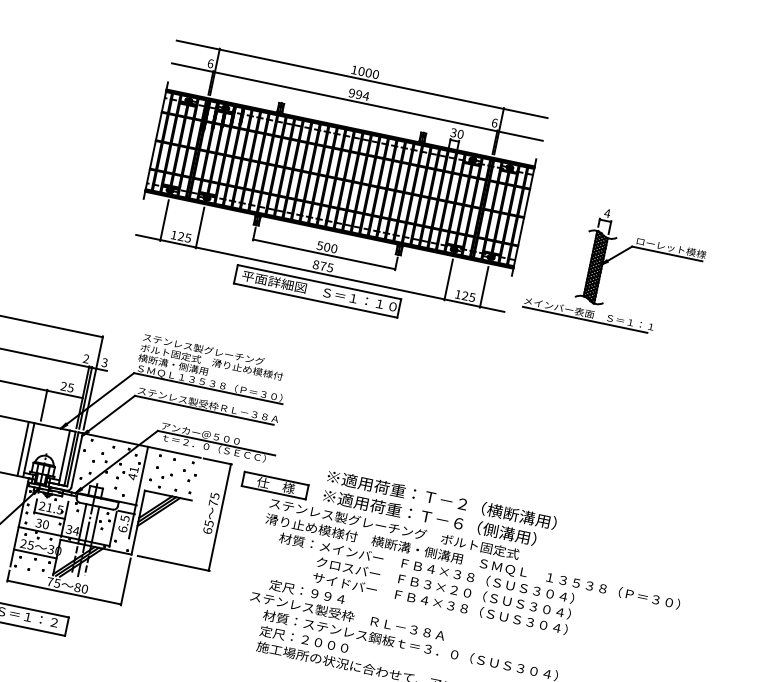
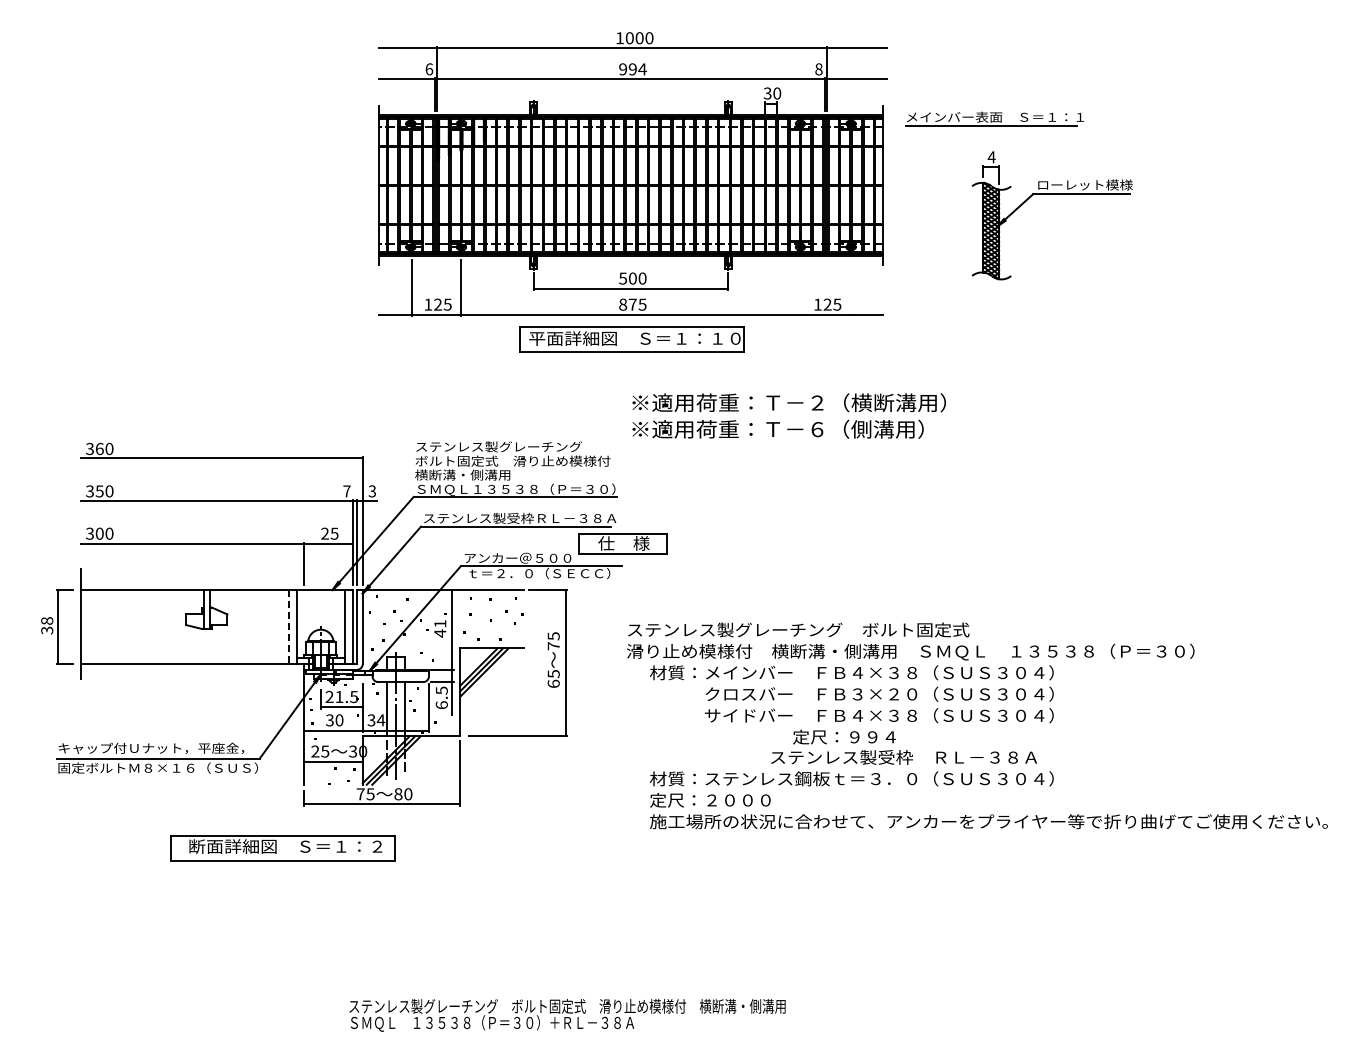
text: (494, 123) -> (818, 69), 6 -> 8
line: (448, 279) -> (801, 287), removed
line: (484, 286) -> (850, 287), removed
part: (588, 314) -> (994, 118), moved
text: (85, 358) -> (346, 491), 2 -> 7
line: (22, 449) -> (288, 627), solid -> dashed
part: (274, 485) -> (622, 543), moved
text: (439, 508) -> (788, 415), moved
text: (349, 608) -> (904, 746), moved

